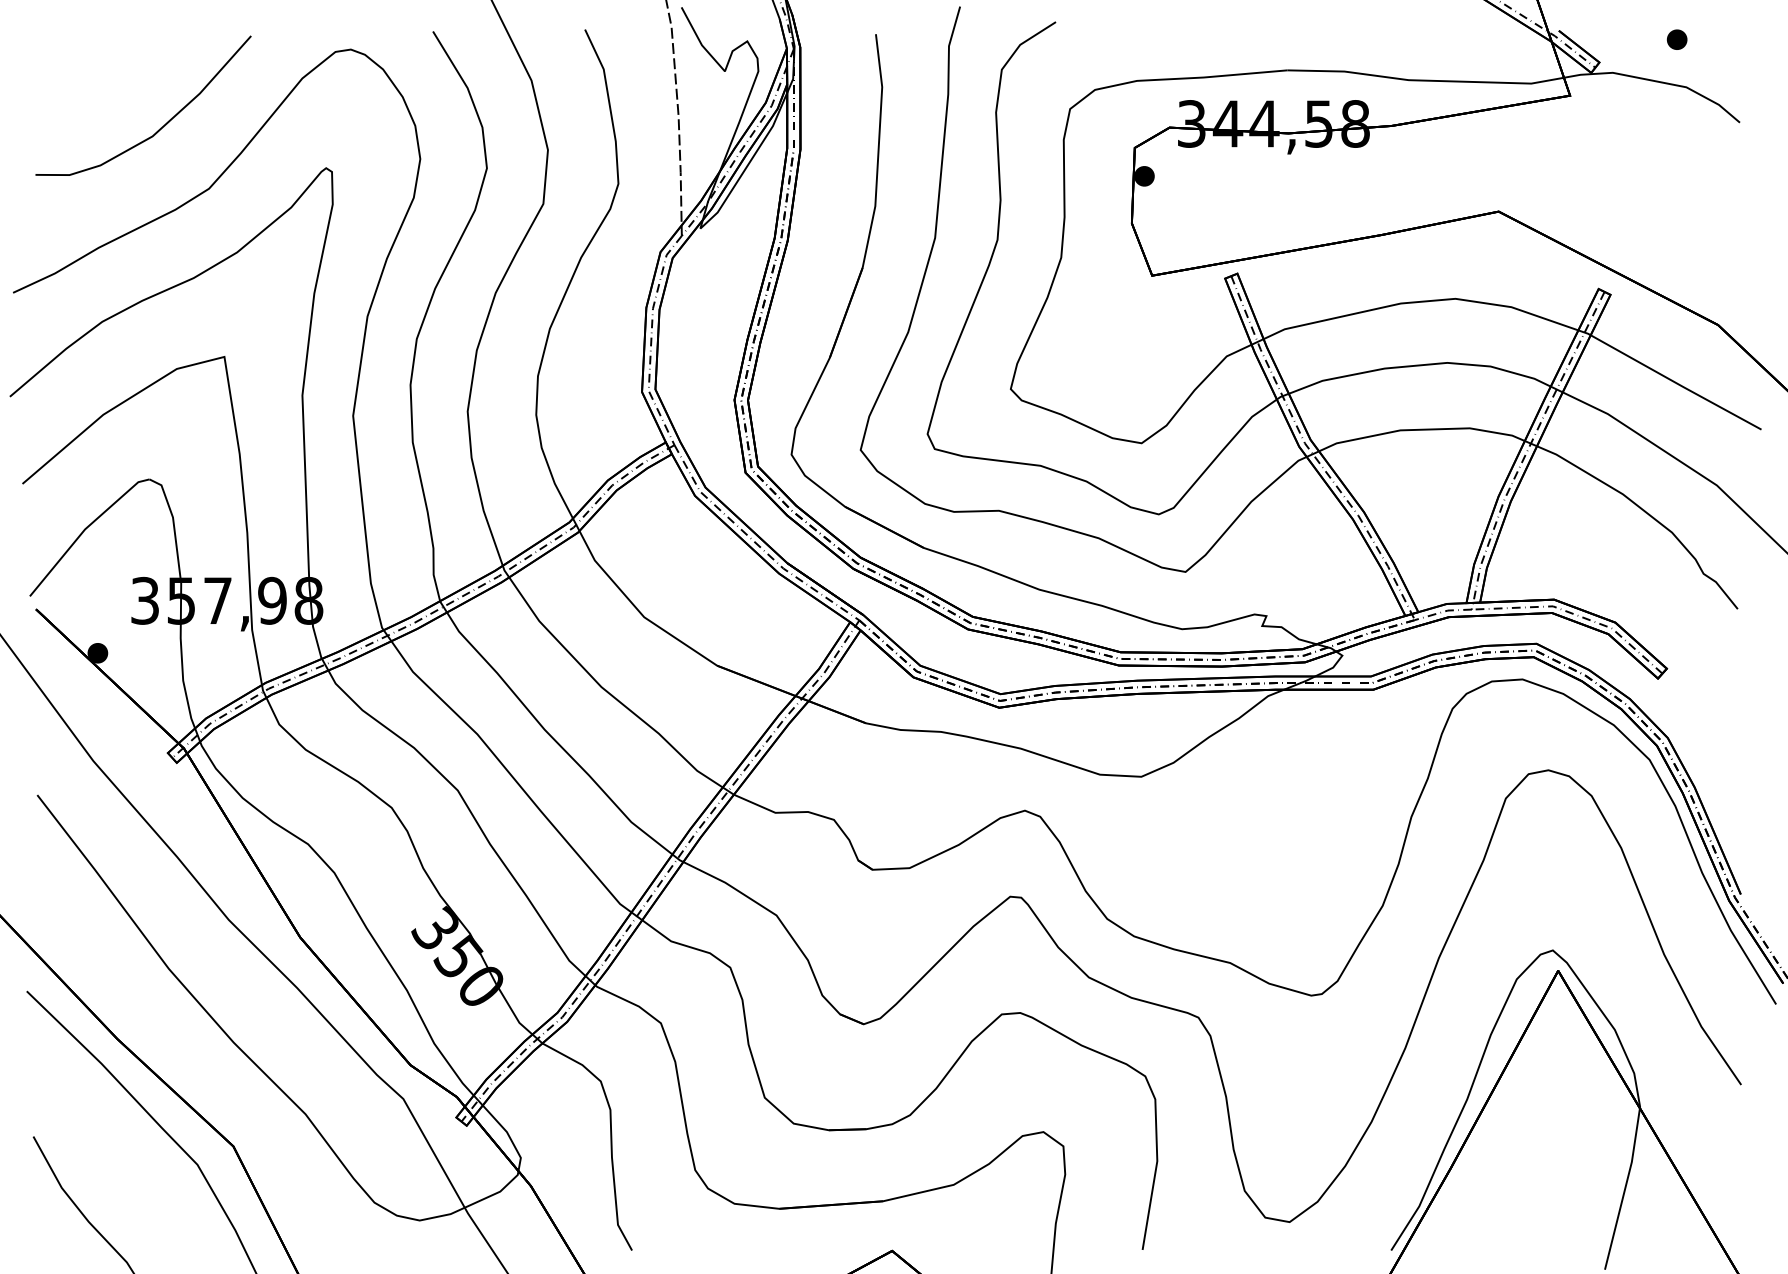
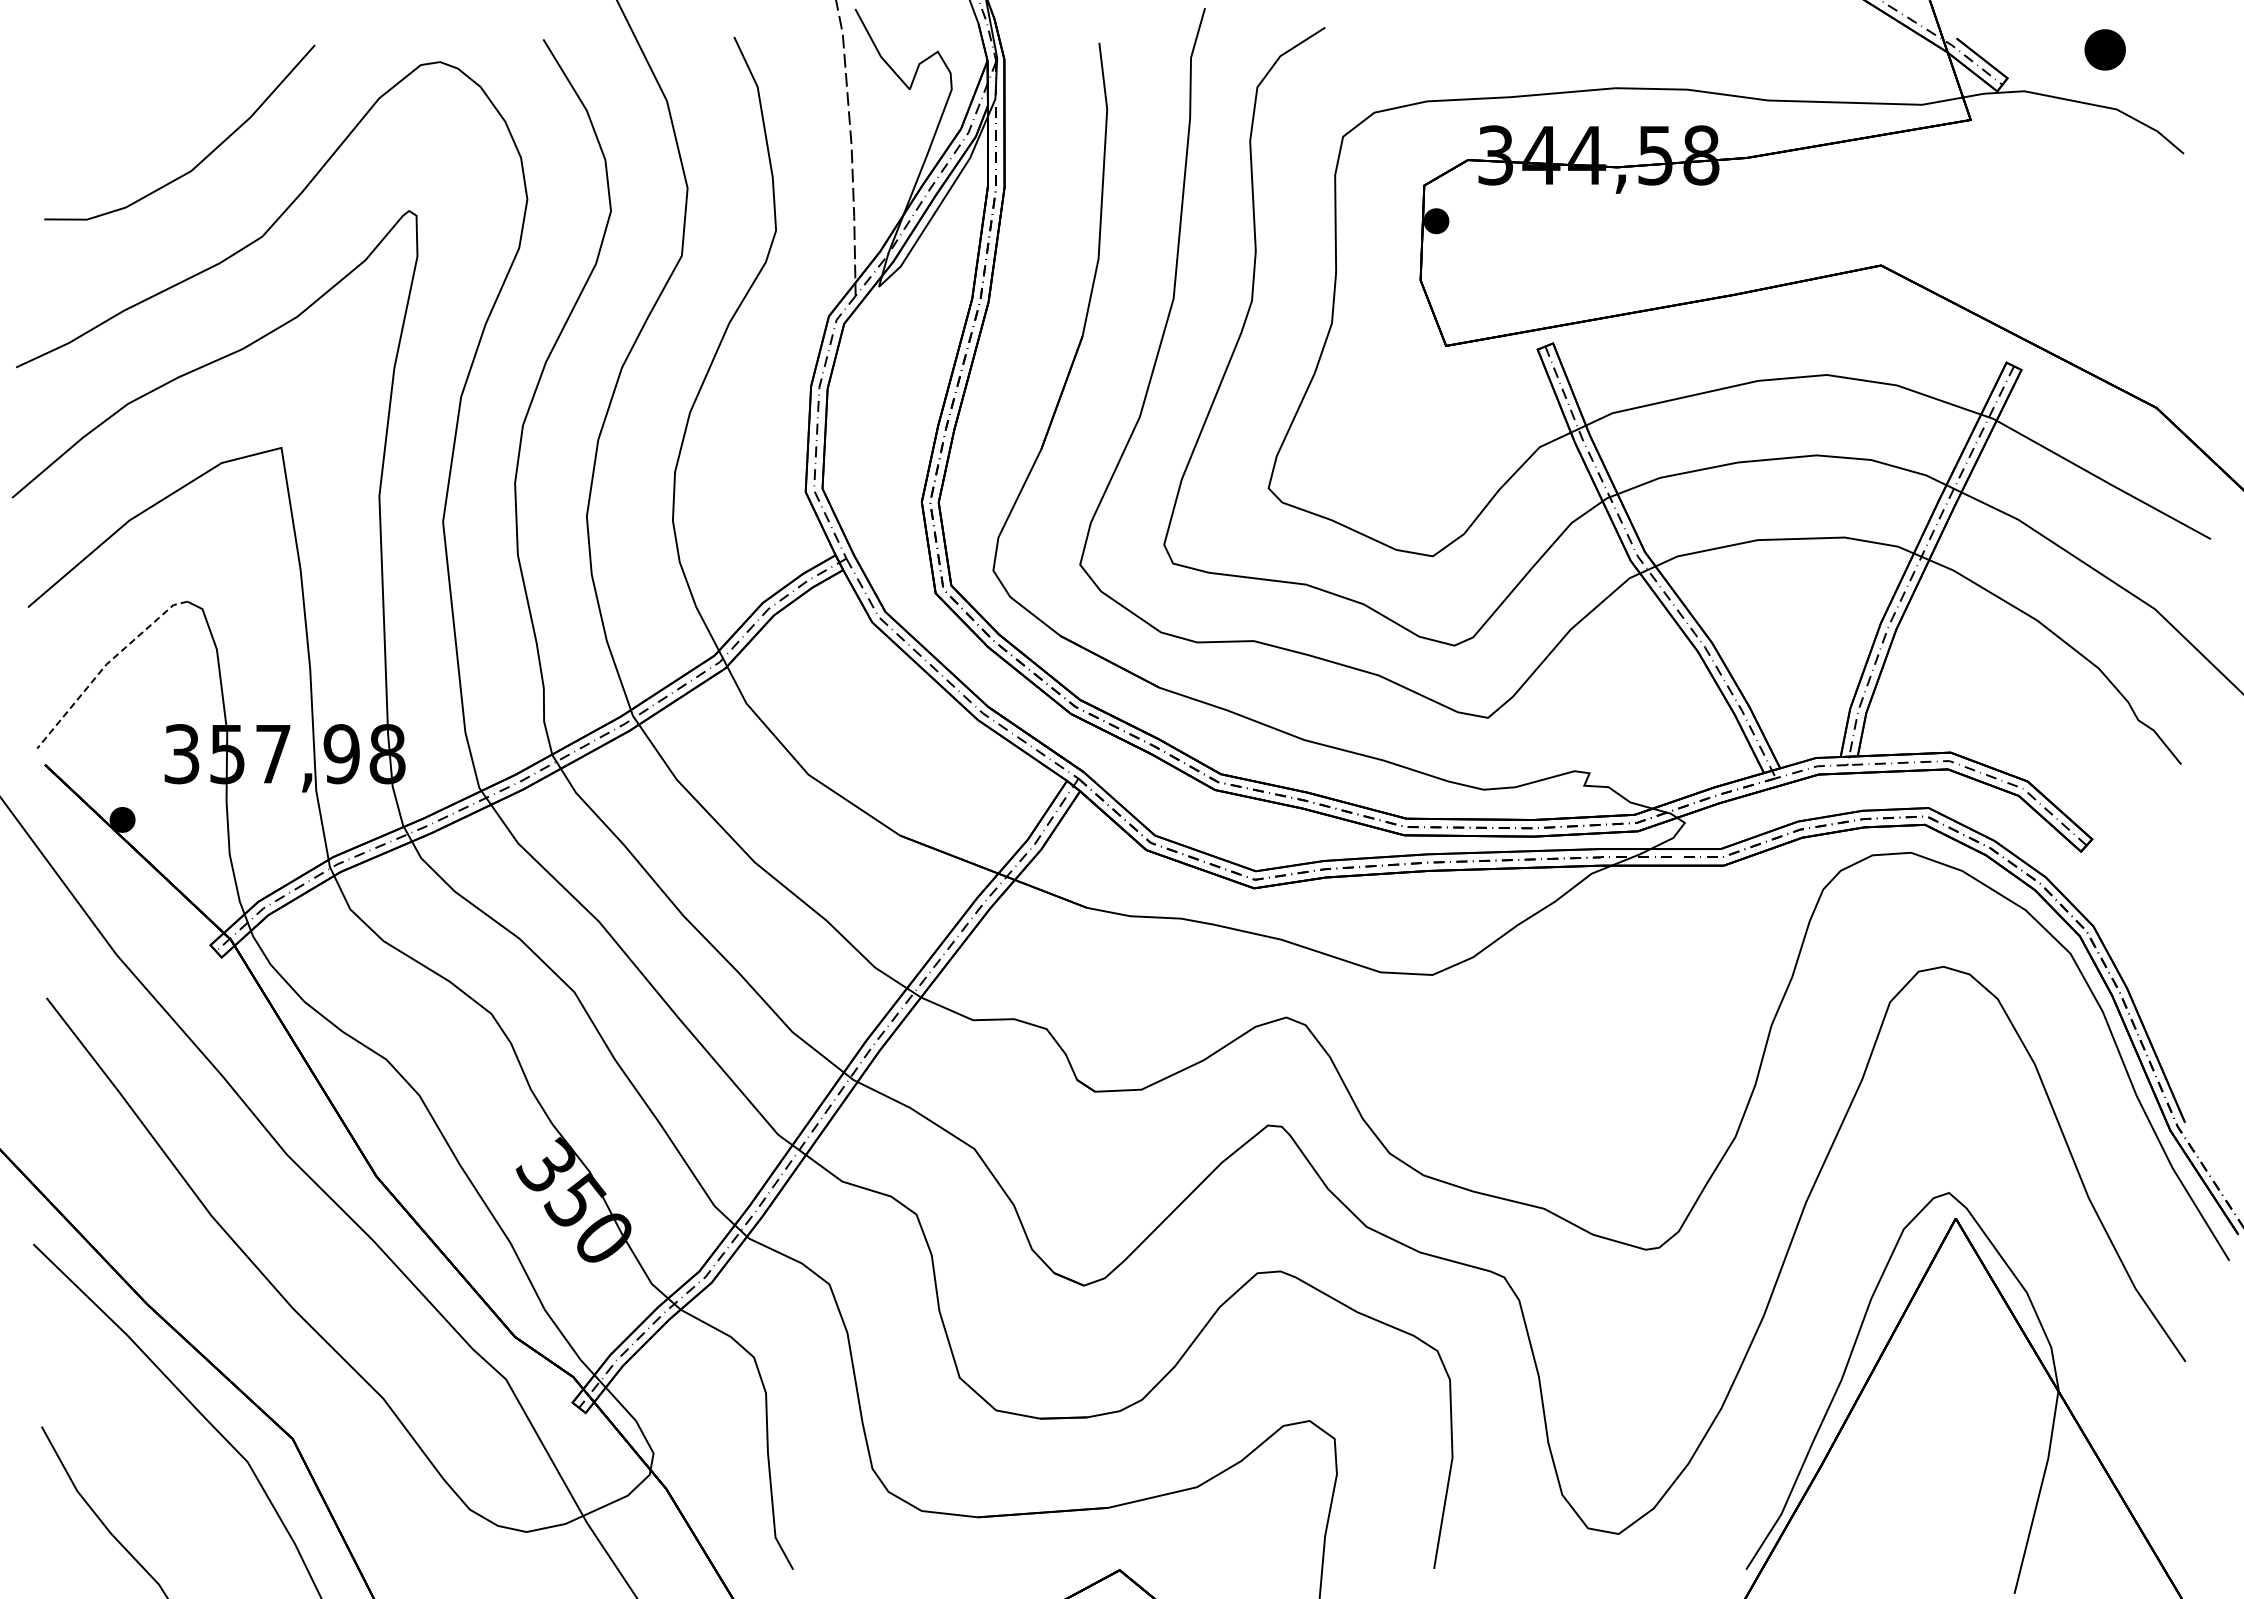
part: (1676, 39) -> (2104, 49), size x1.6
line: (84, 530) -> (105, 665), solid -> dashed

